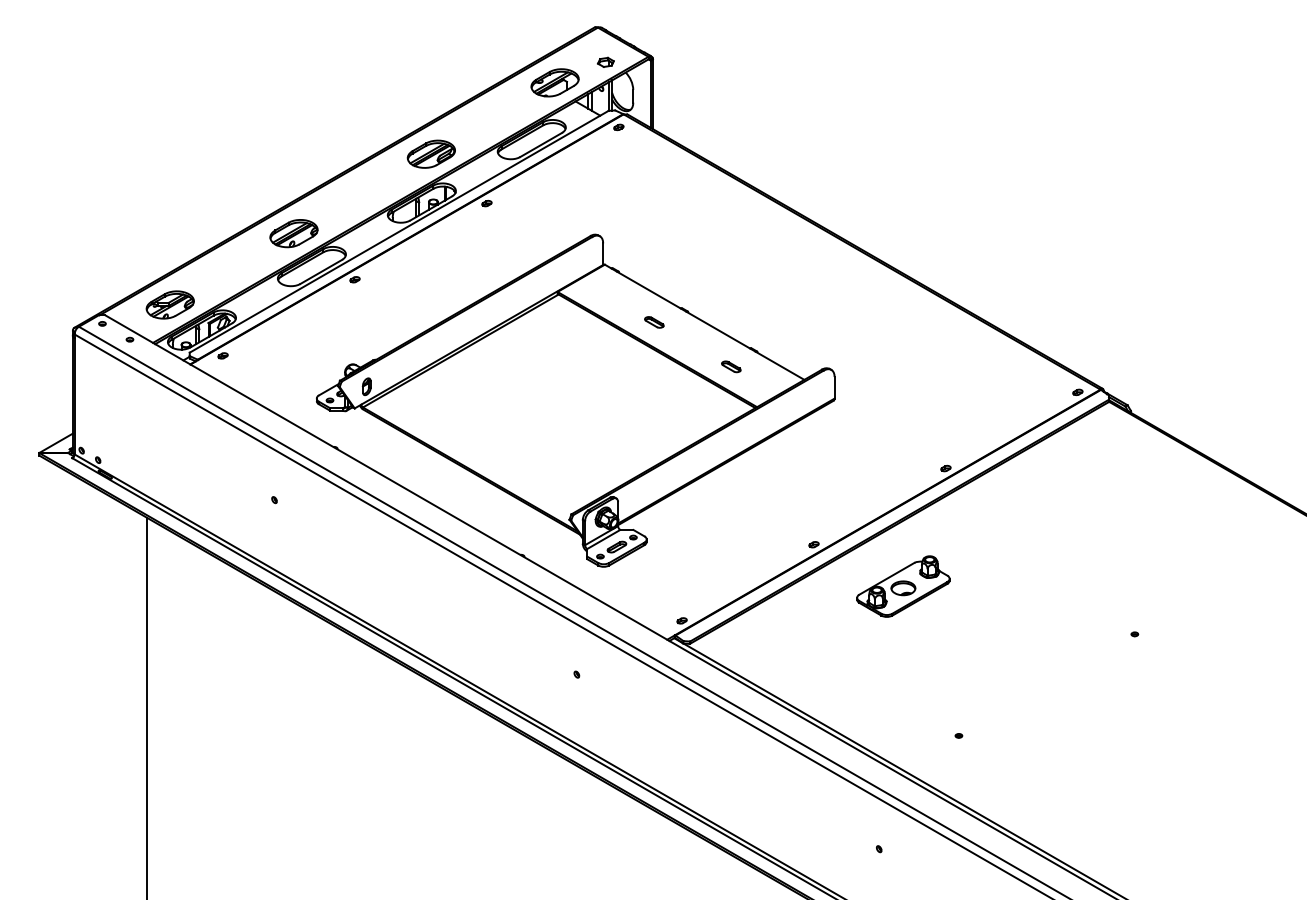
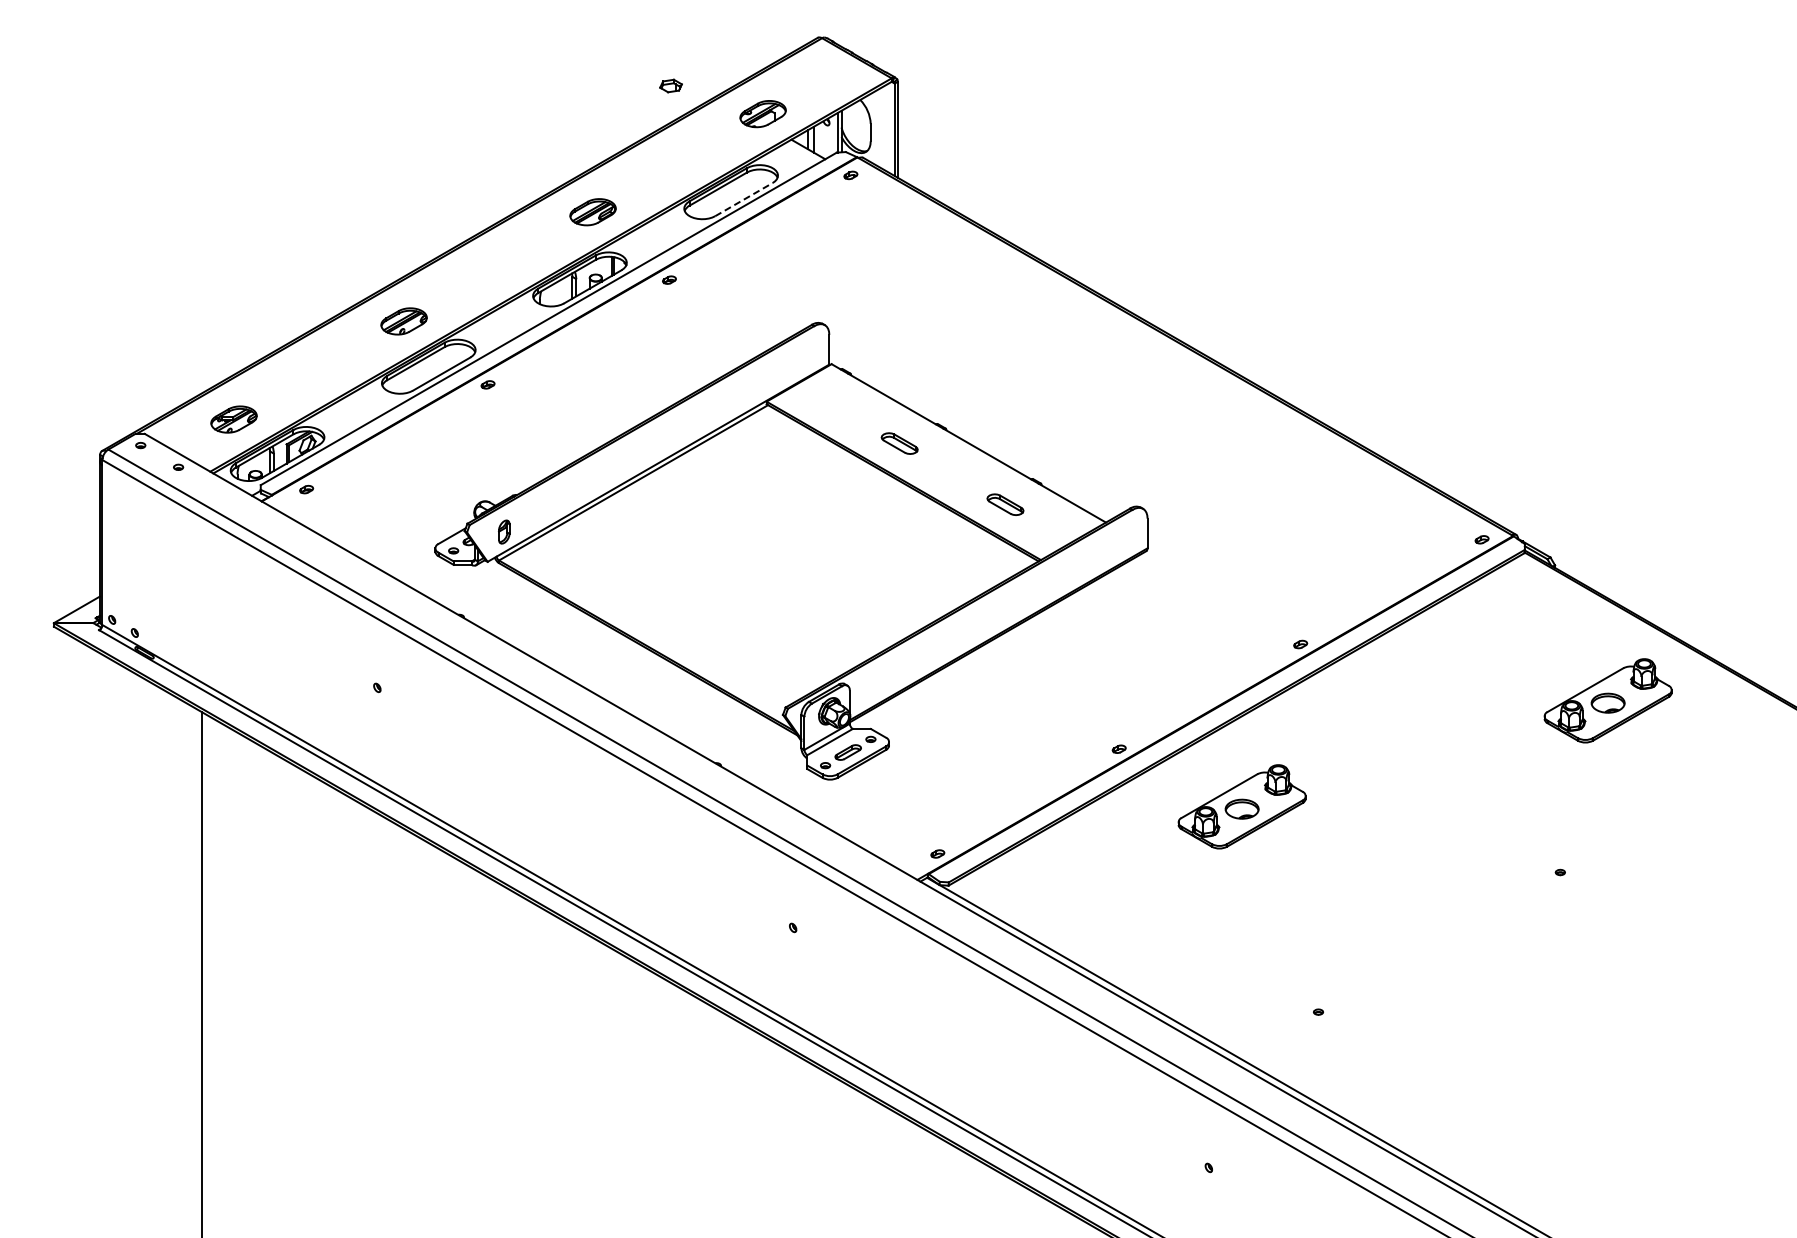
part: (605, 62) -> (670, 85), moved
part: (554, 82) -> (762, 113), size x0.7
line: (541, 144) -> (744, 199), solid -> dashed
part: (430, 153) -> (592, 211), size x0.7
part: (293, 233) -> (403, 321), size x0.7
part: (169, 304) -> (233, 419), size x0.7
part: (654, 322) -> (899, 443), size x1.4
part: (731, 366) -> (1005, 504), size x1.4
part: (1169, 509) -> (1607, 700), added

